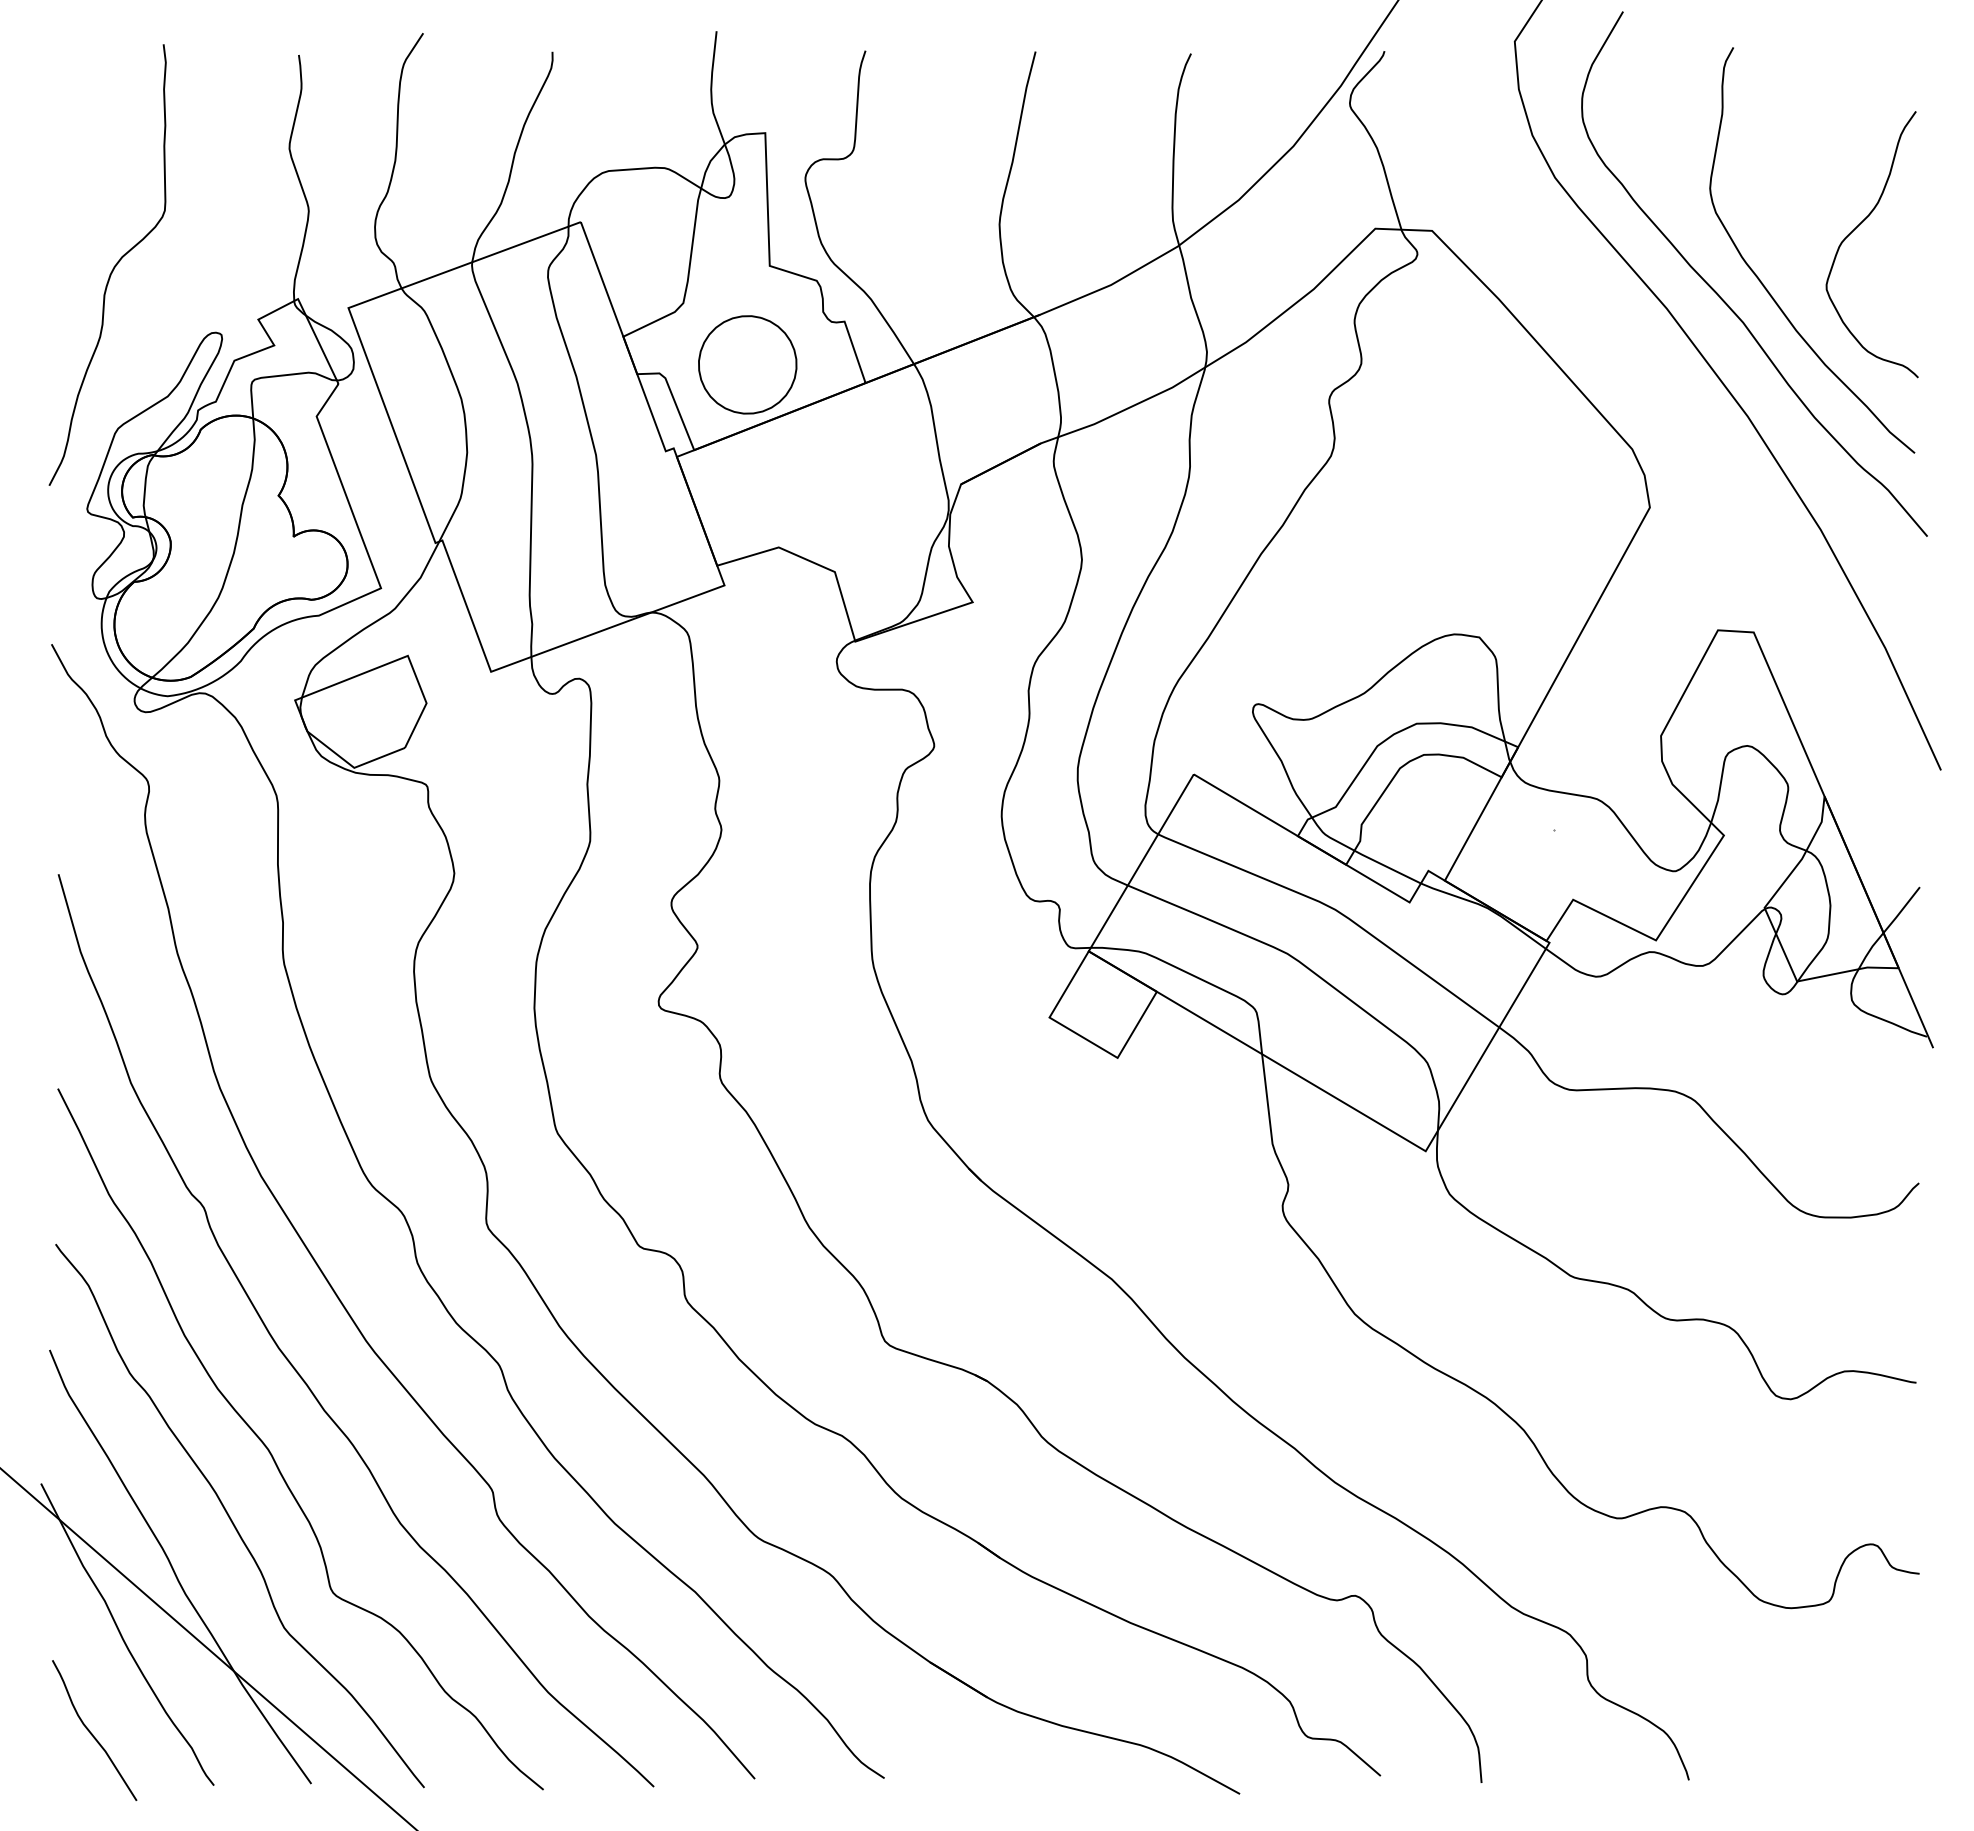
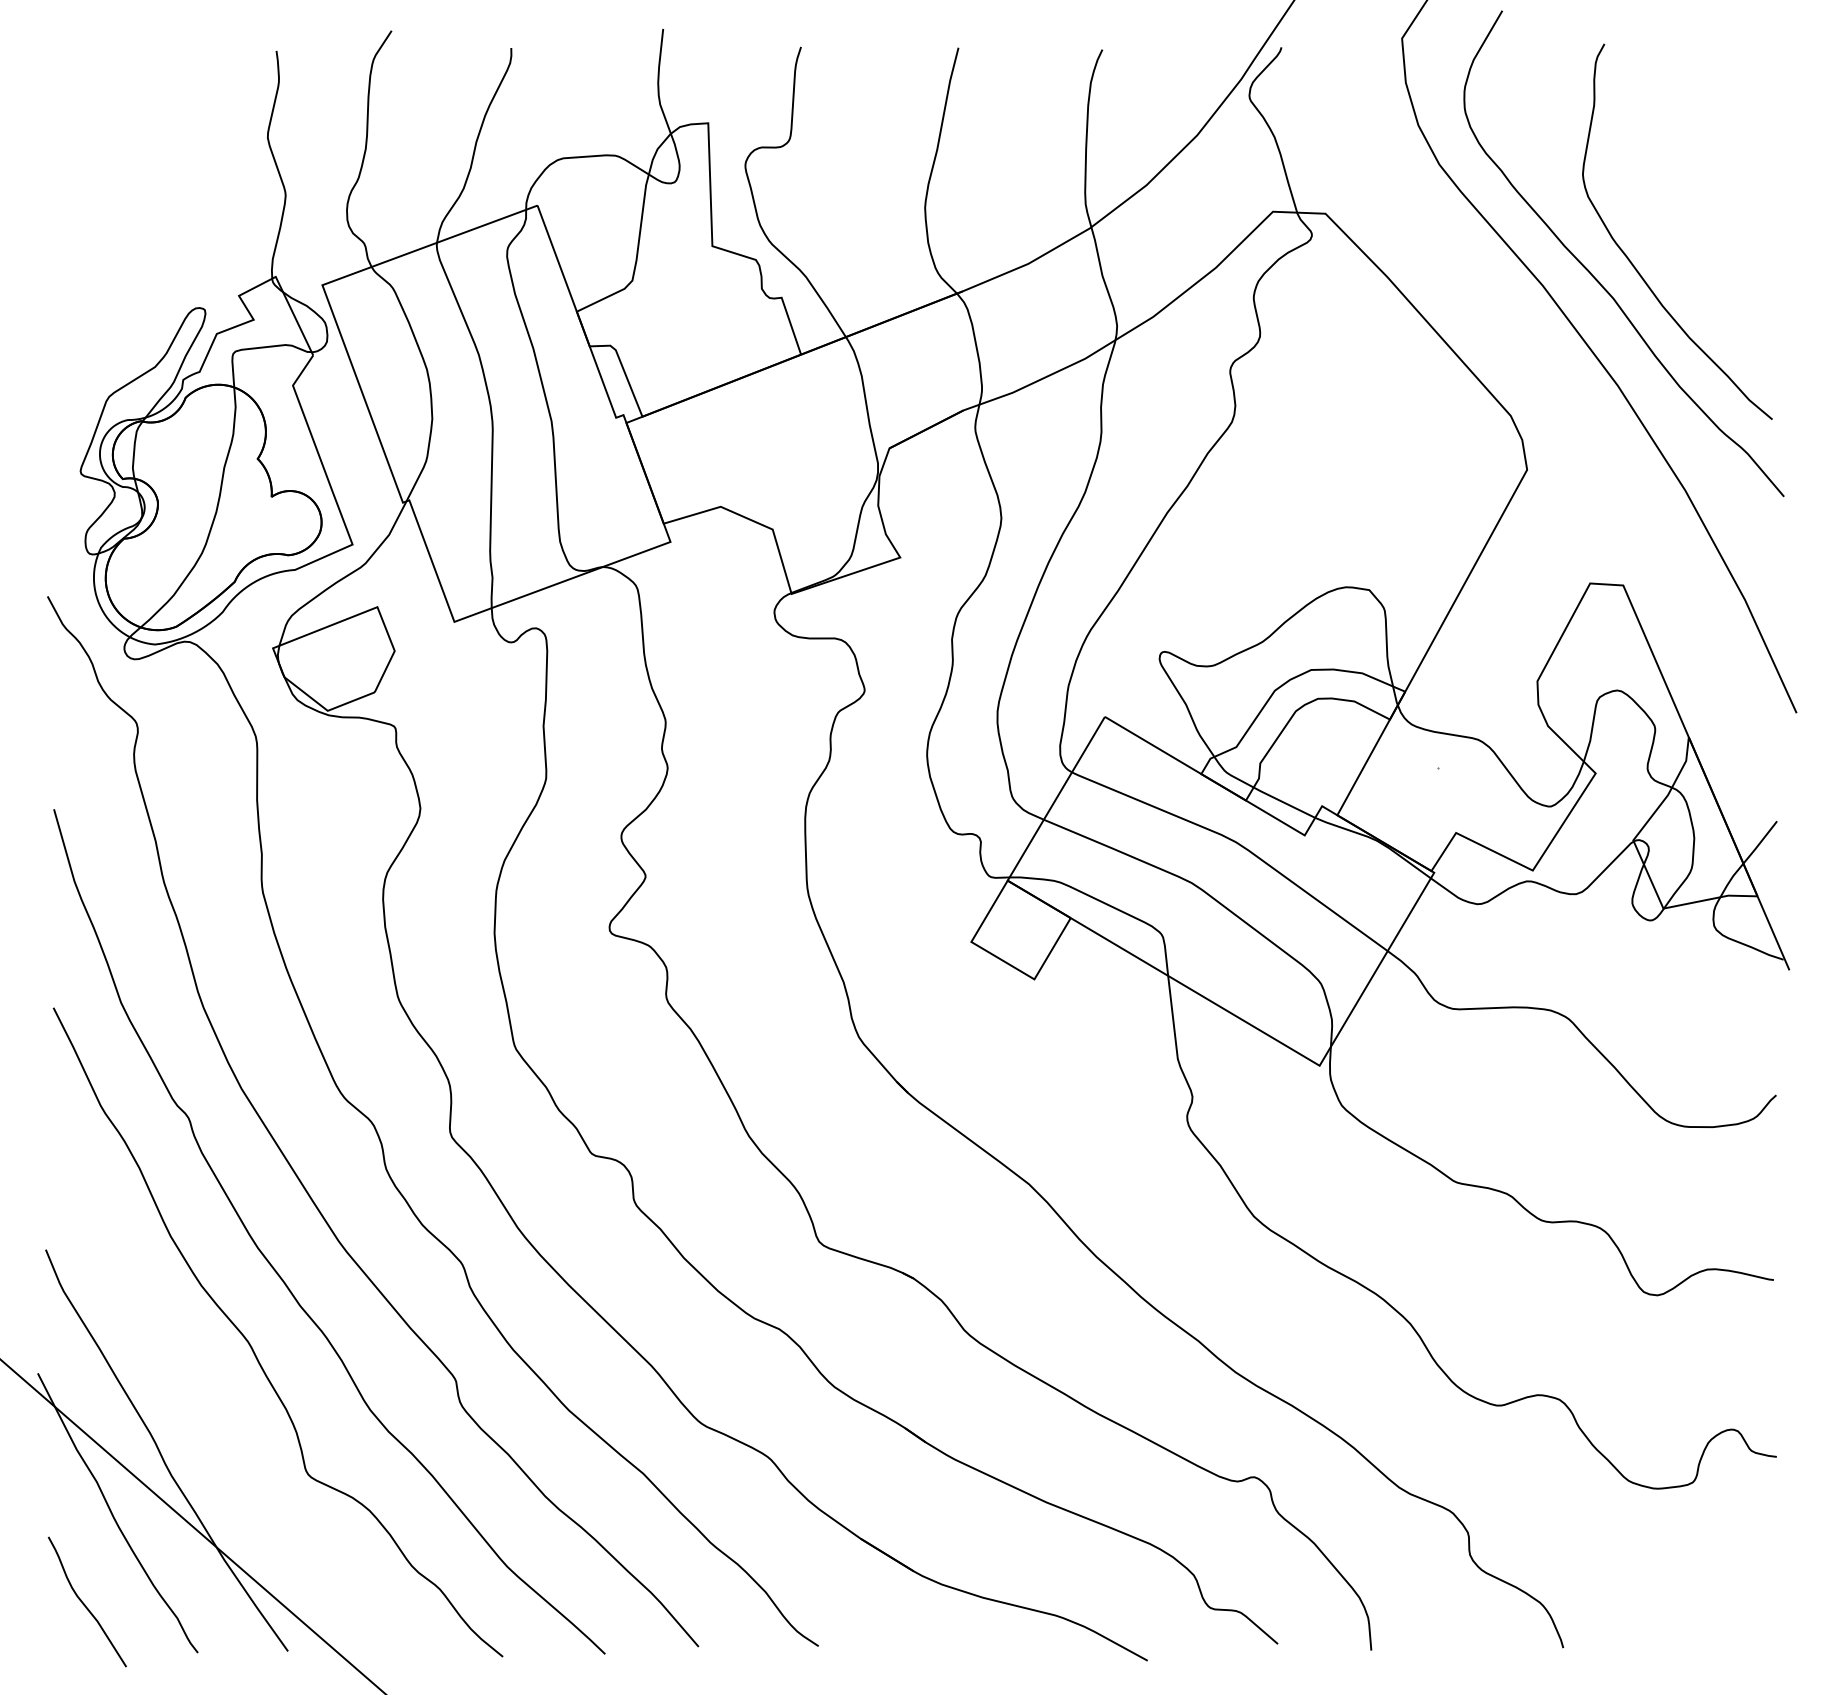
curve: (1856, 228) -> (1718, 211), removed
curve: (113, 266) -> (104, 246), removed
part: (747, 364) -> (691, 337), removed
curve: (231, 1518) -> (214, 1405), removed

